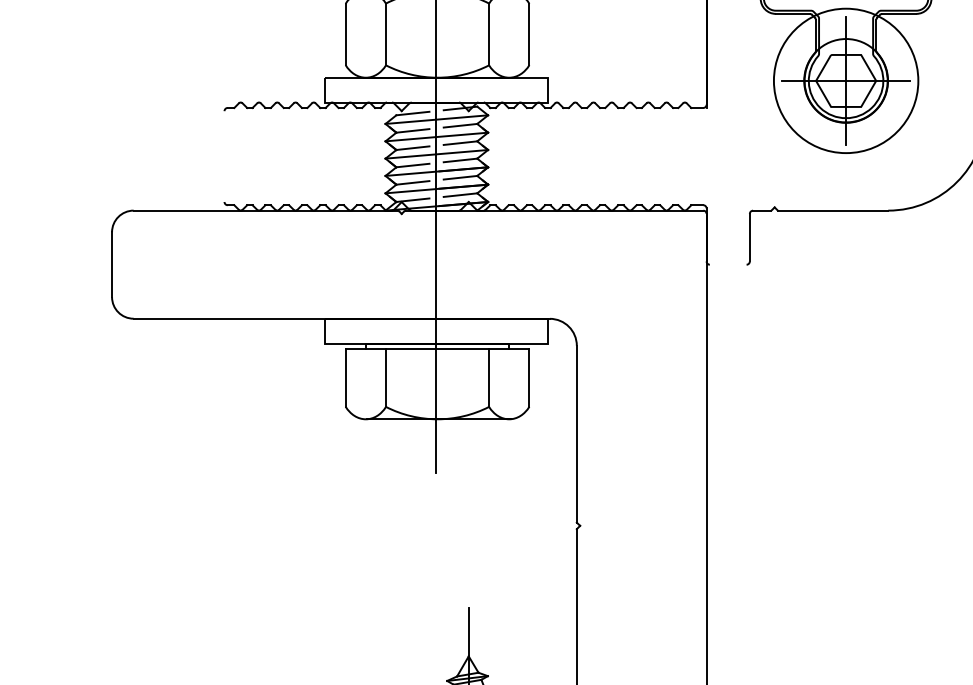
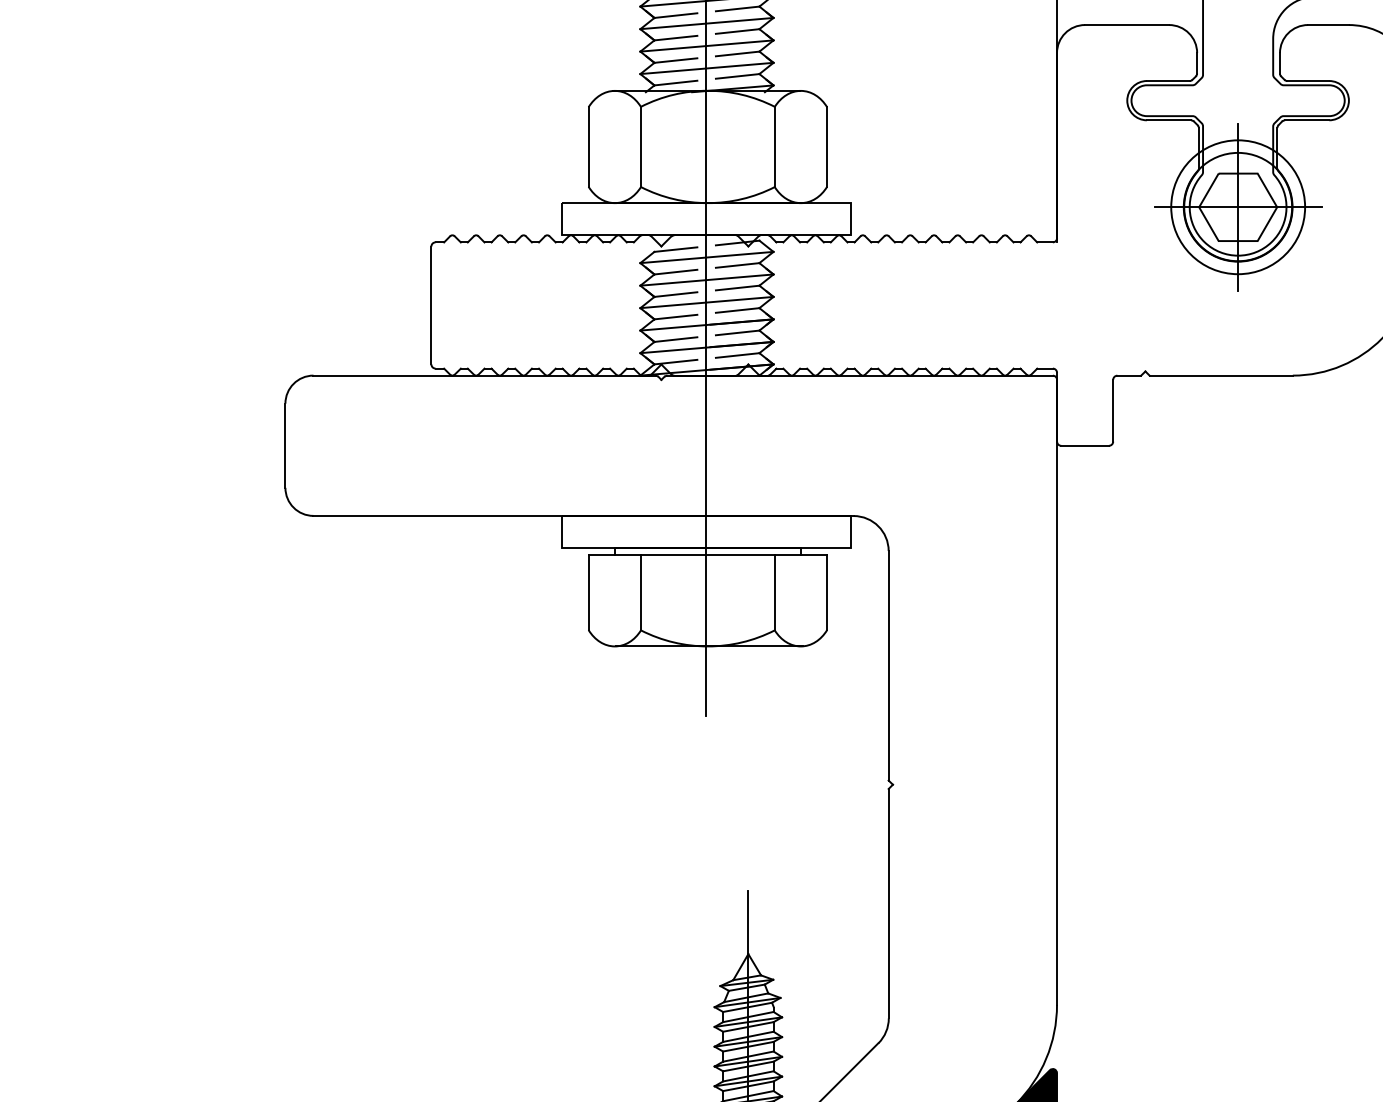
circle: (846, 81) -> (1238, 207), size x0.71
line: (224, 156) -> (431, 305), added
line: (727, 264) -> (1084, 445), added

